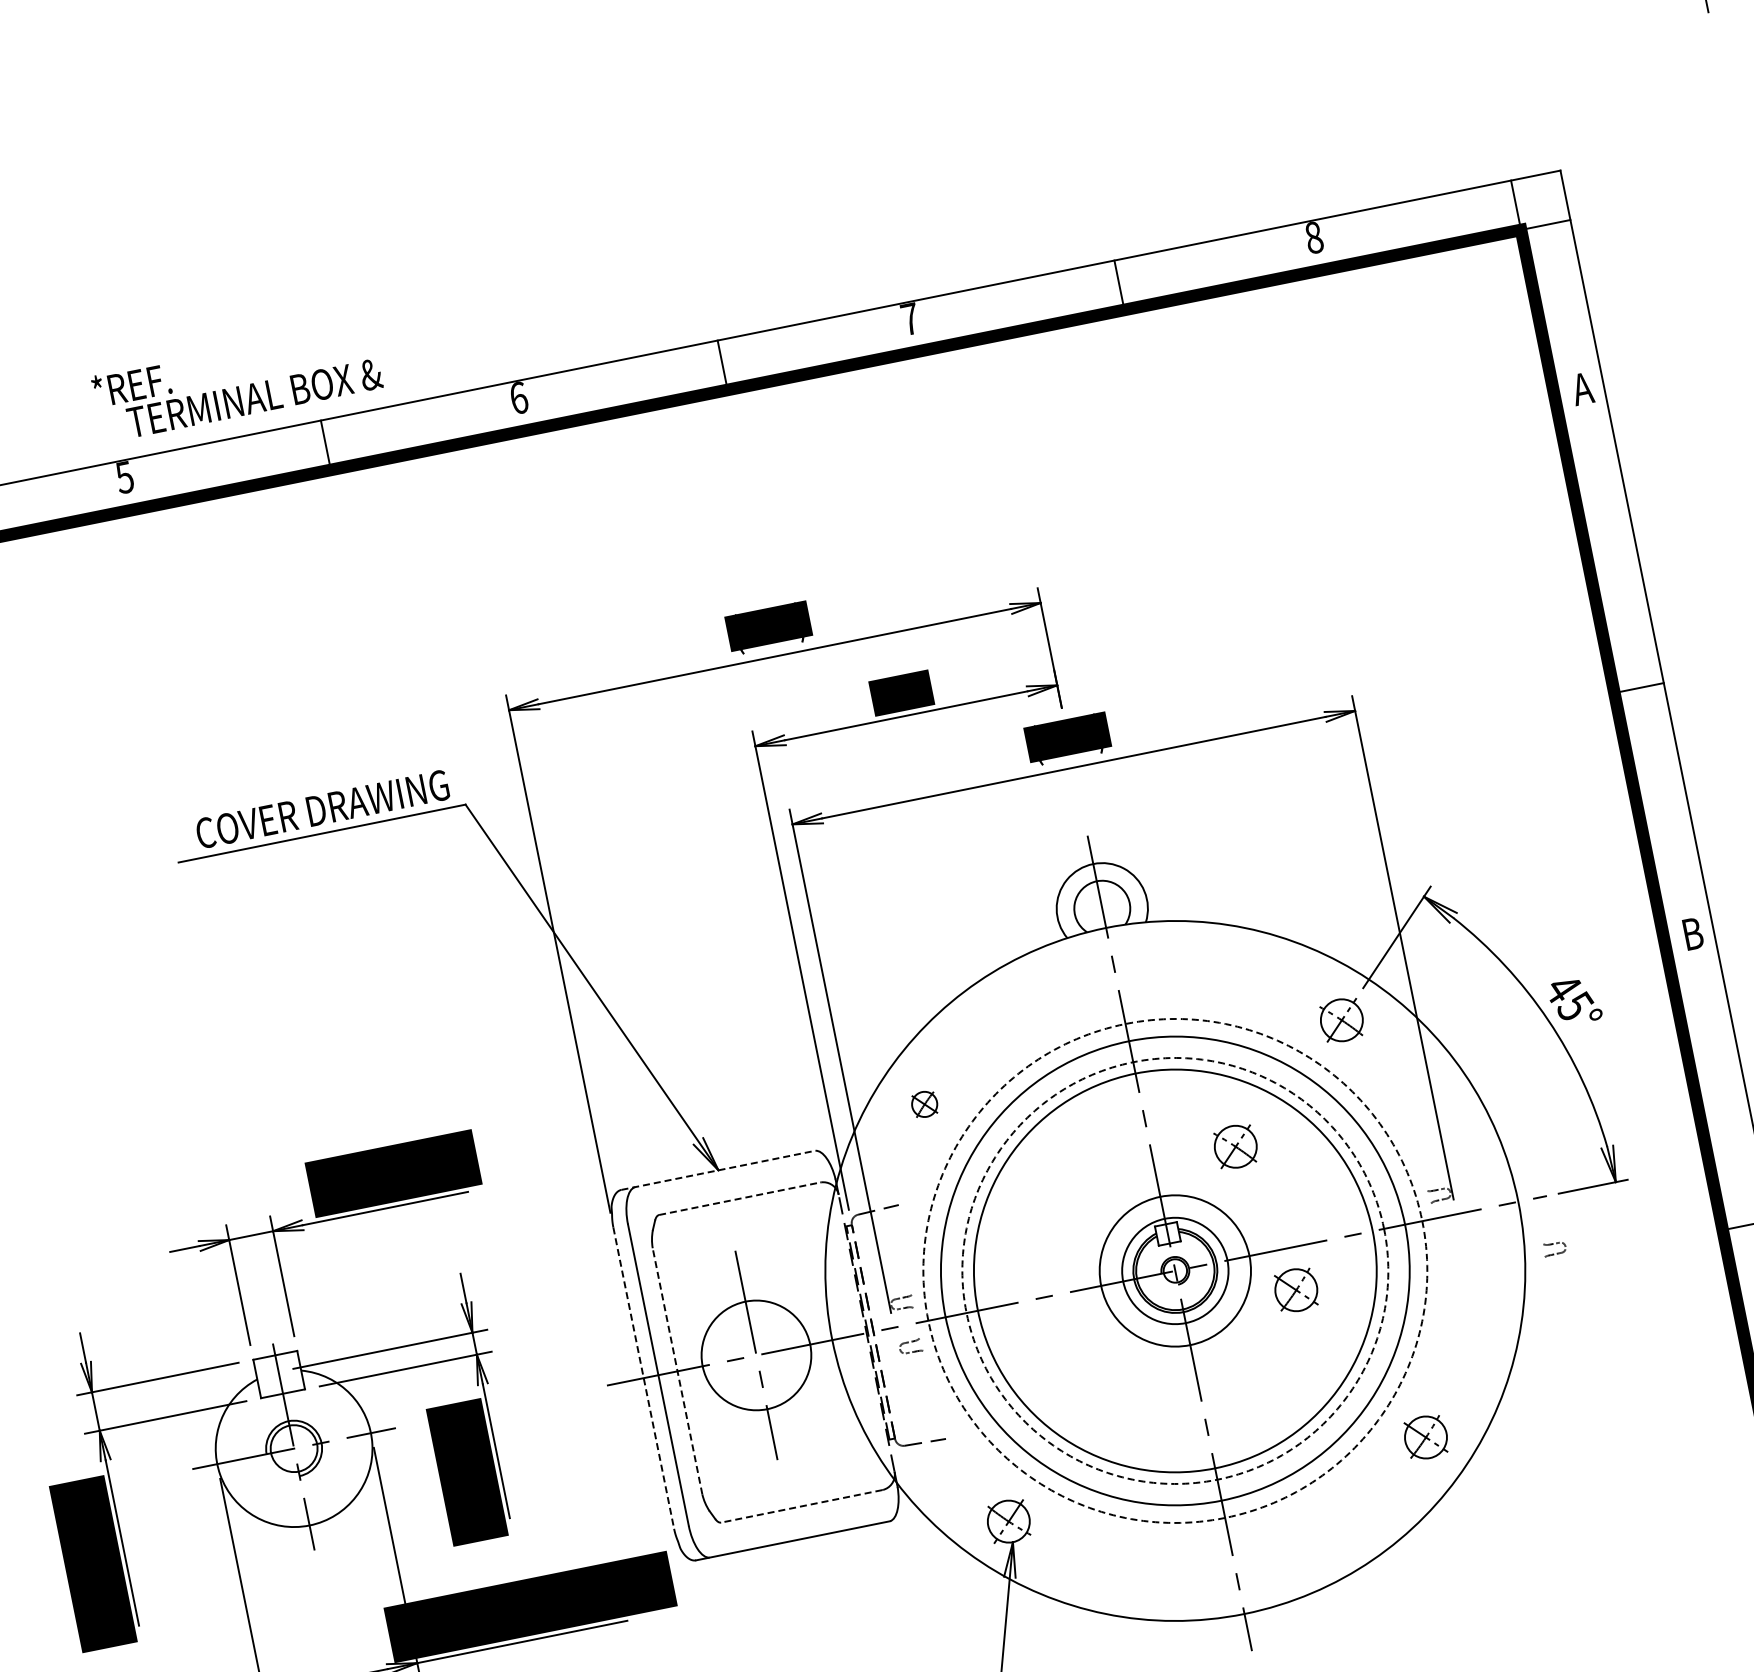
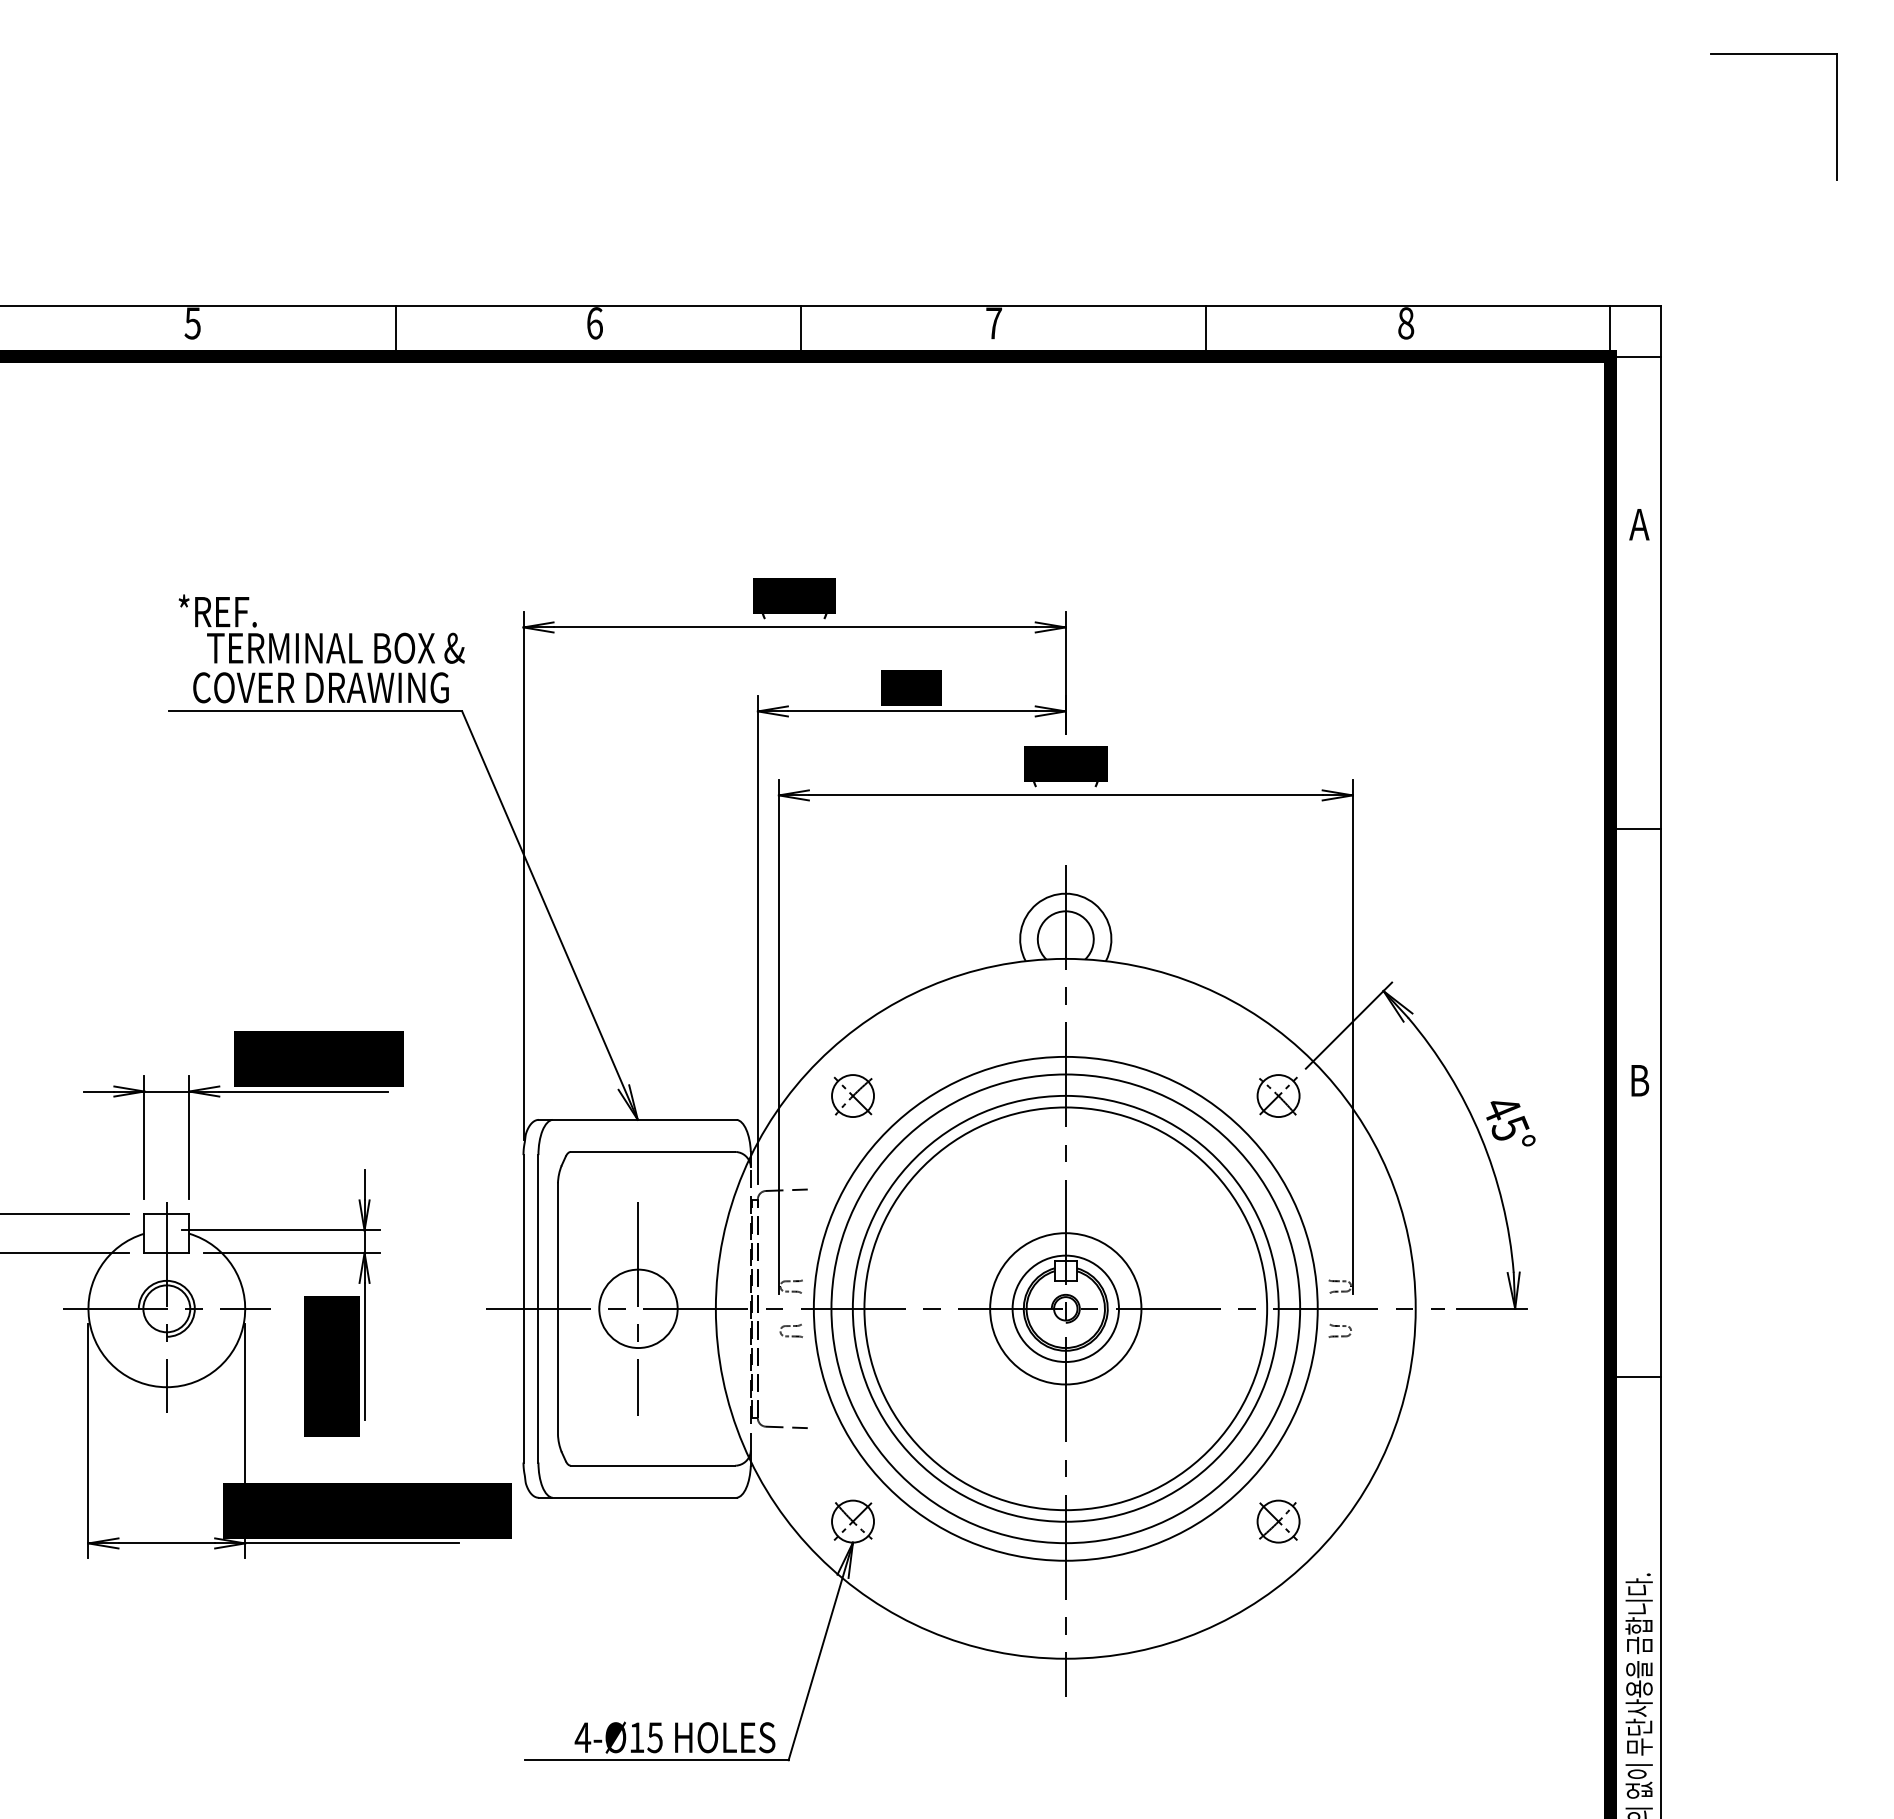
text: (236, 381) -> (321, 628), moved
part: (924, 1104) -> (852, 1095), size x1.67
part: (1235, 1146) -> (1149, 1198), removed
line: (718, 1170) -> (637, 1119), dashed -> solid
line: (740, 1198) -> (653, 1151), dashed -> solid
part: (1554, 1248) -> (1339, 1330), moved
circle: (1174, 1270) -> (1065, 1308), dashed -> solid
circle: (1174, 1270) -> (1065, 1308), dashed -> solid
part: (1296, 1290) -> (1180, 1351), removed
circle: (756, 1355) -> (638, 1308), size x0.71
line: (677, 1371) -> (557, 1308), dashed -> solid
line: (643, 1377) -> (523, 1308), dashed -> solid
line: (801, 1506) -> (652, 1465), dashed -> solid

